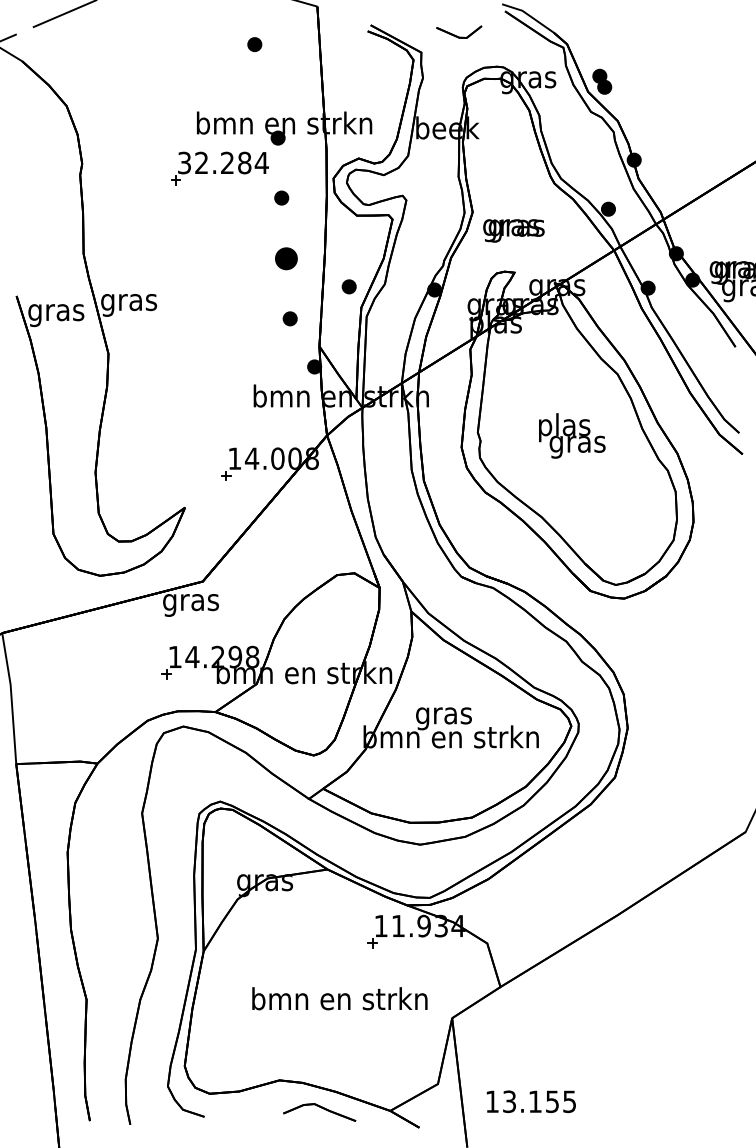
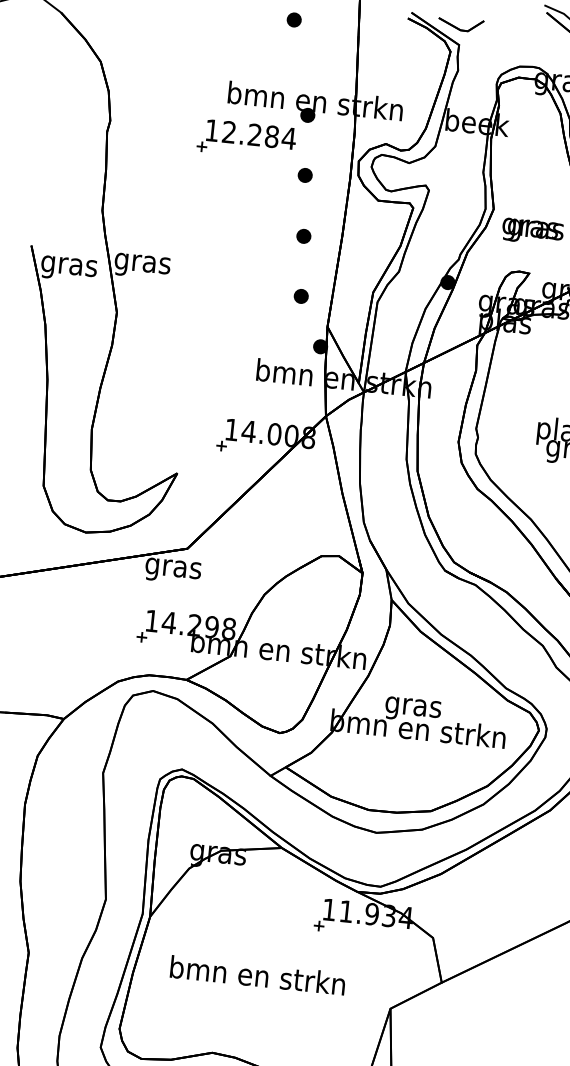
part: (459, 31) -> (461, 24), moved
text: (184, 162) -> (212, 130), 32.284 -> 12.284
part: (286, 258) -> (303, 236), size x0.62
part: (348, 286) -> (362, 270), removed
text: (339, 998) -> (257, 975), moved

